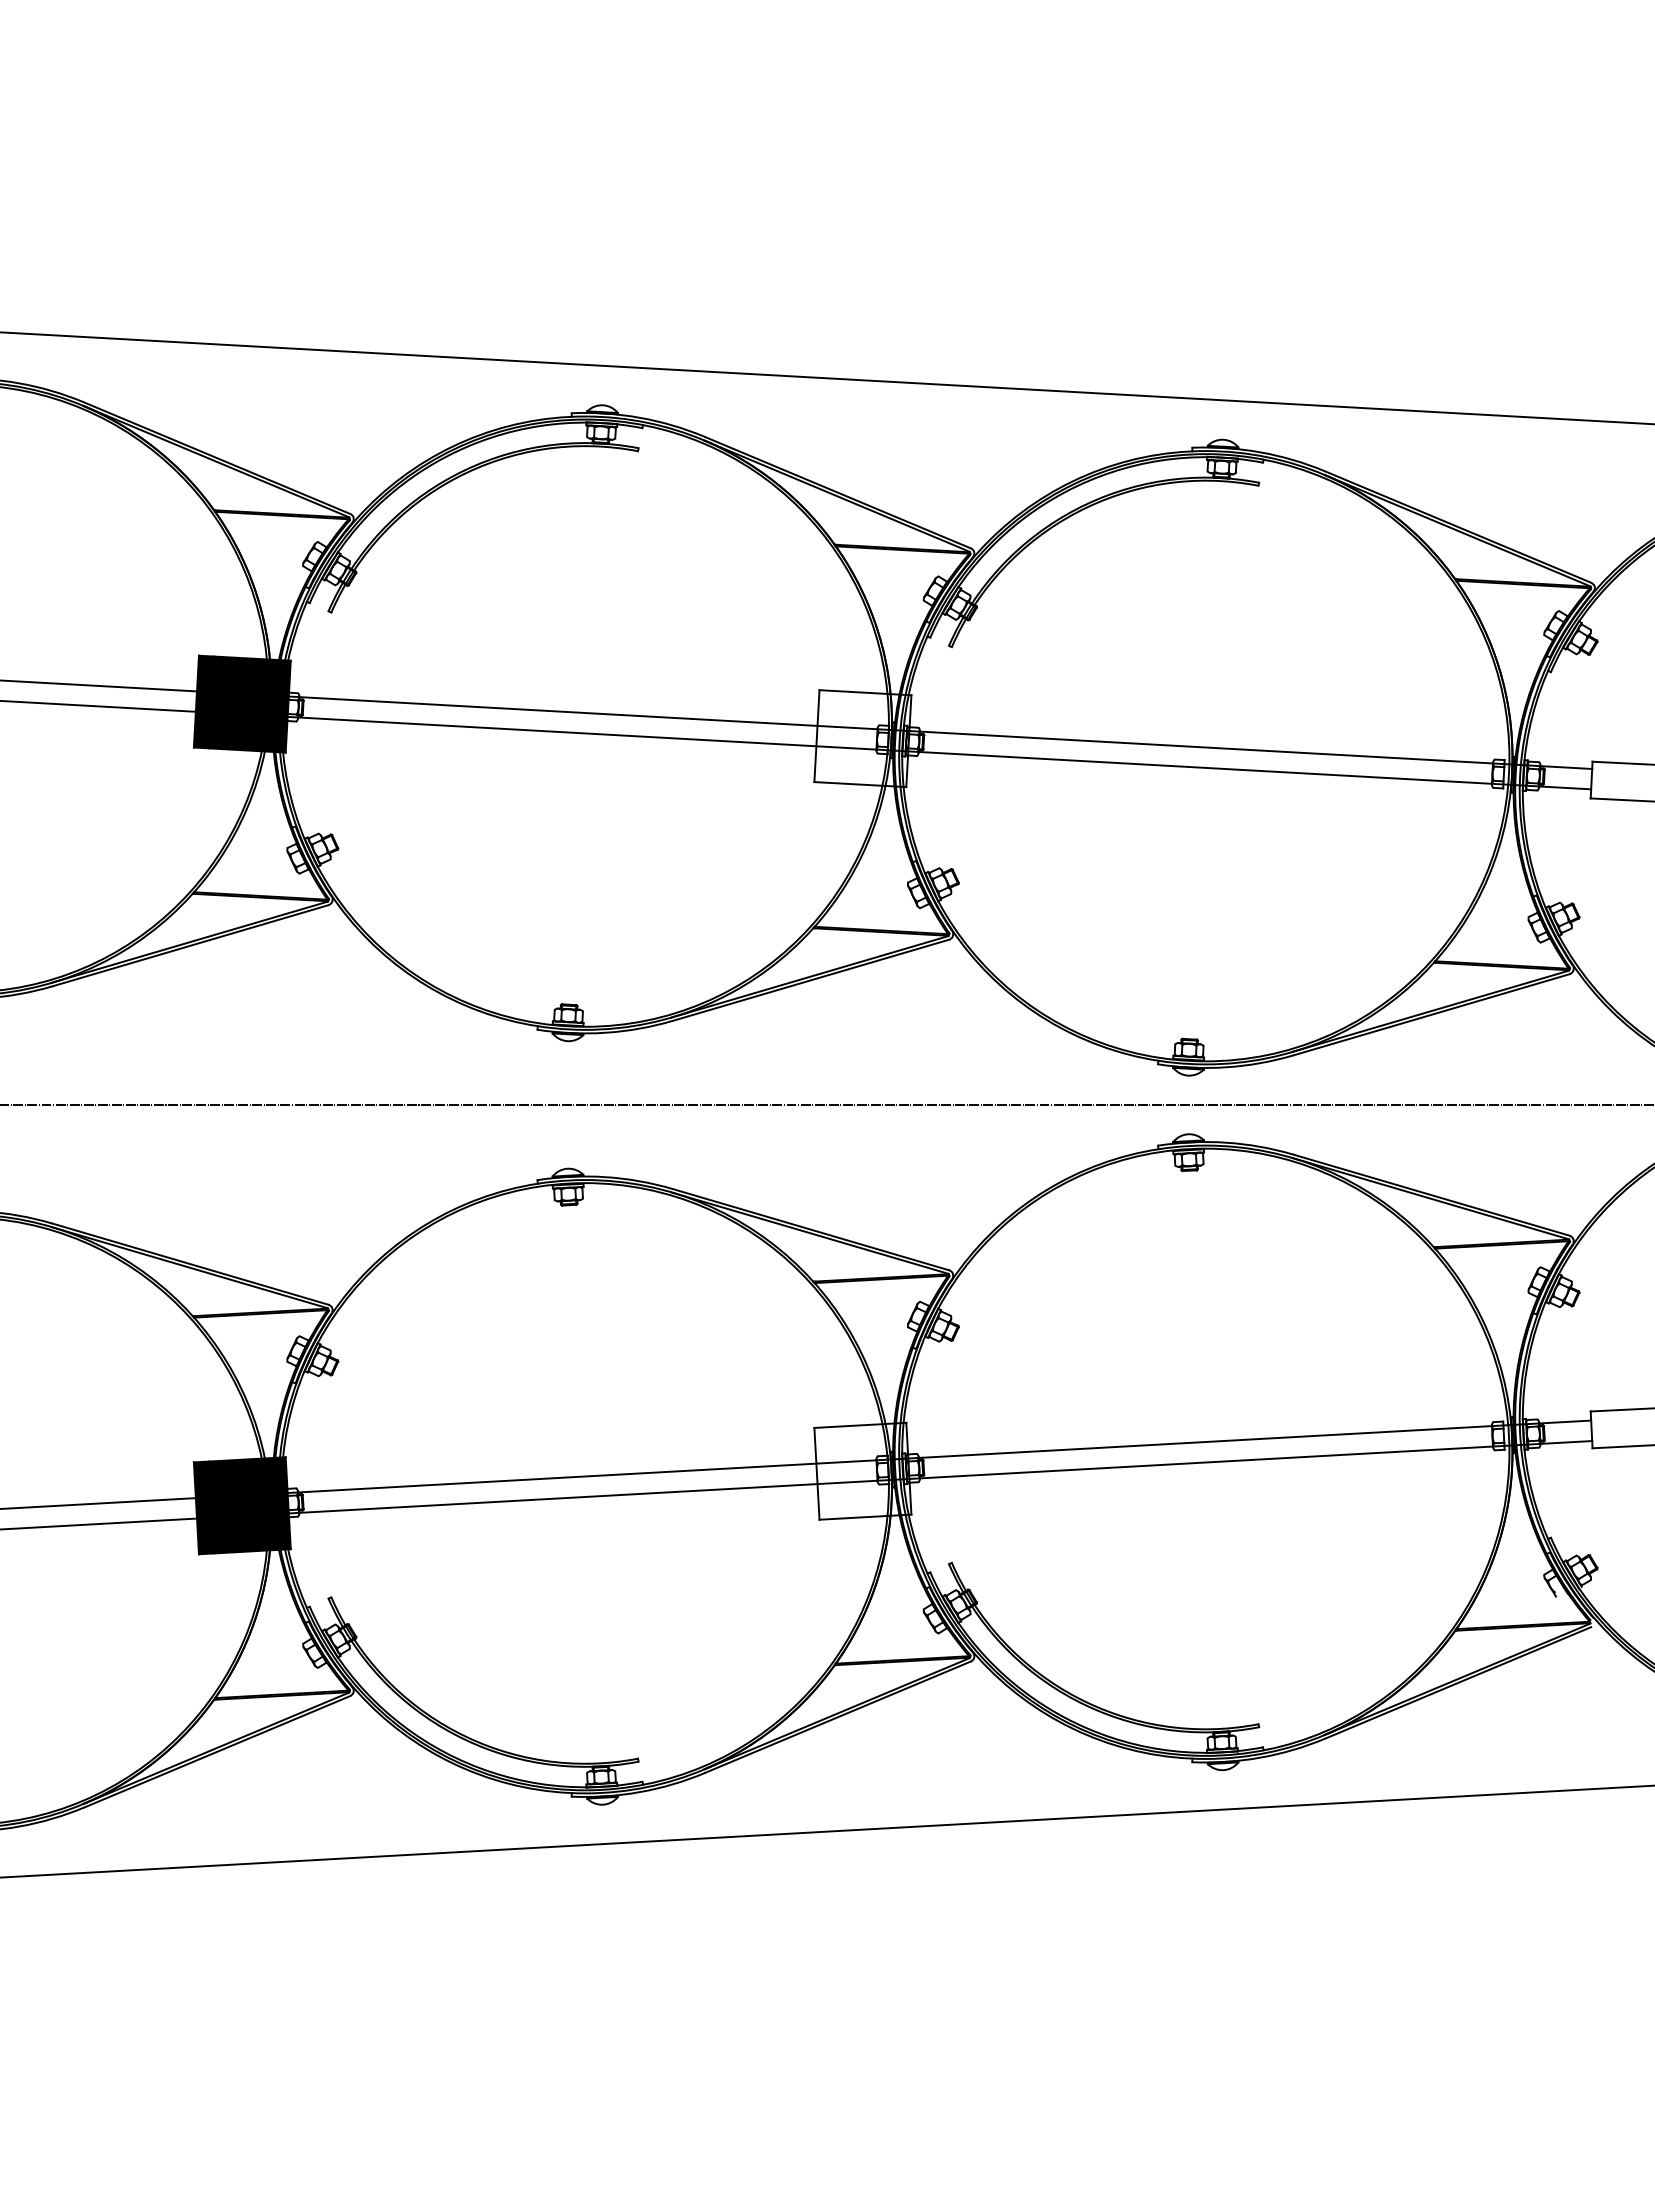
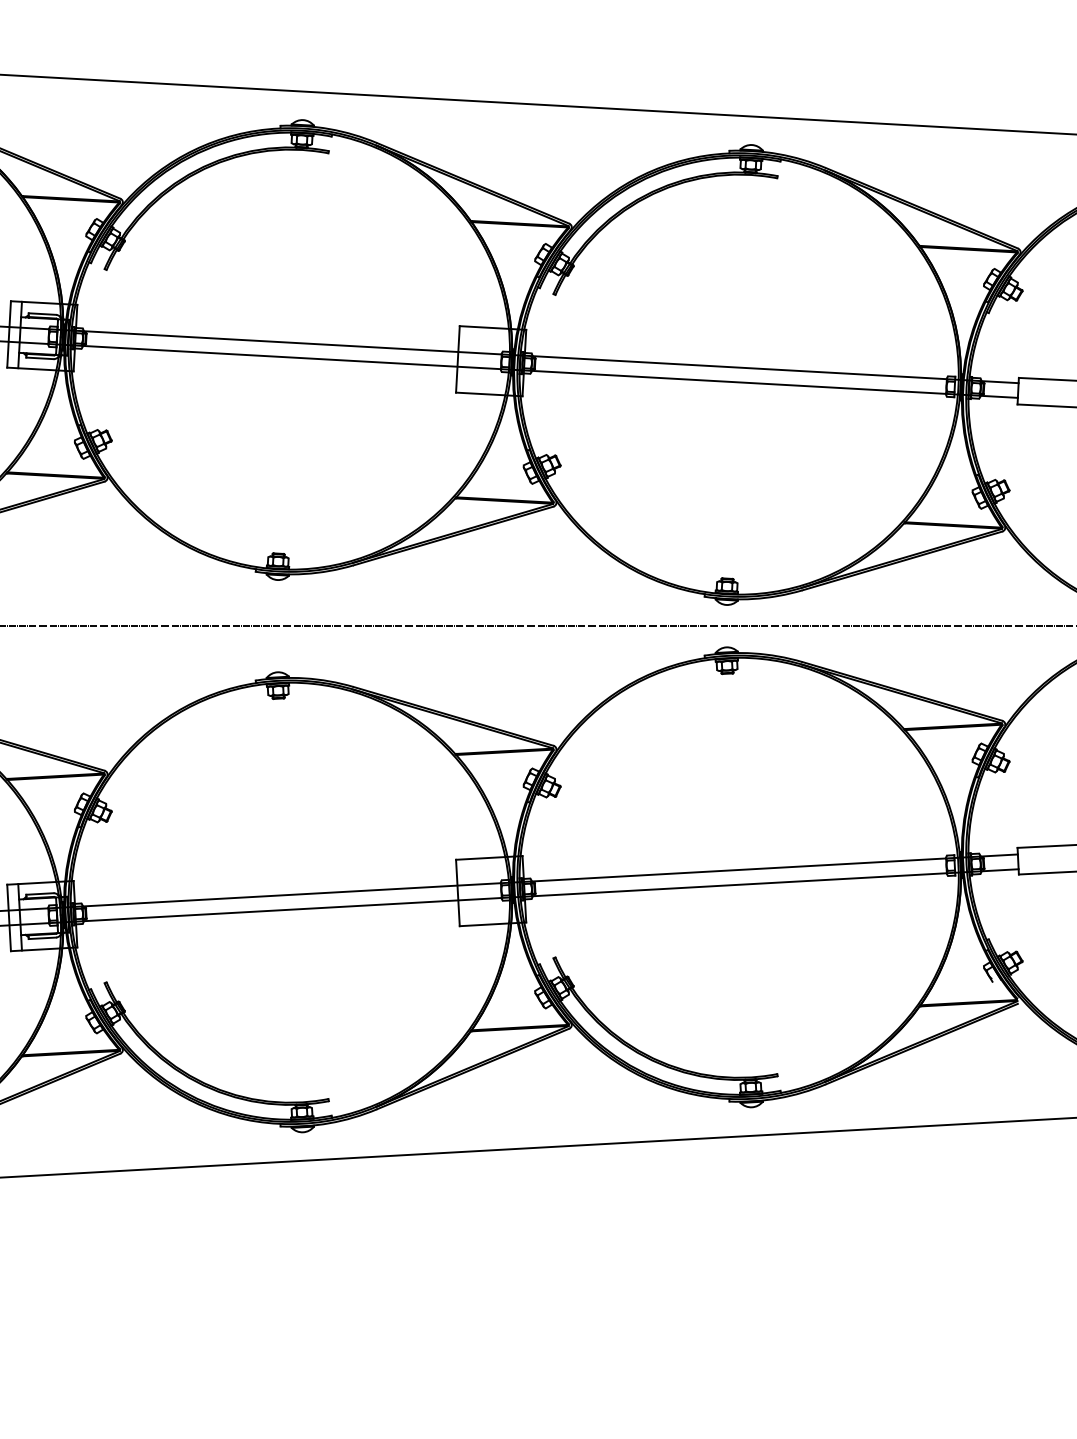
fill: (241, 703) -> (41, 335), removed
fill: (241, 1505) -> (41, 915), removed

